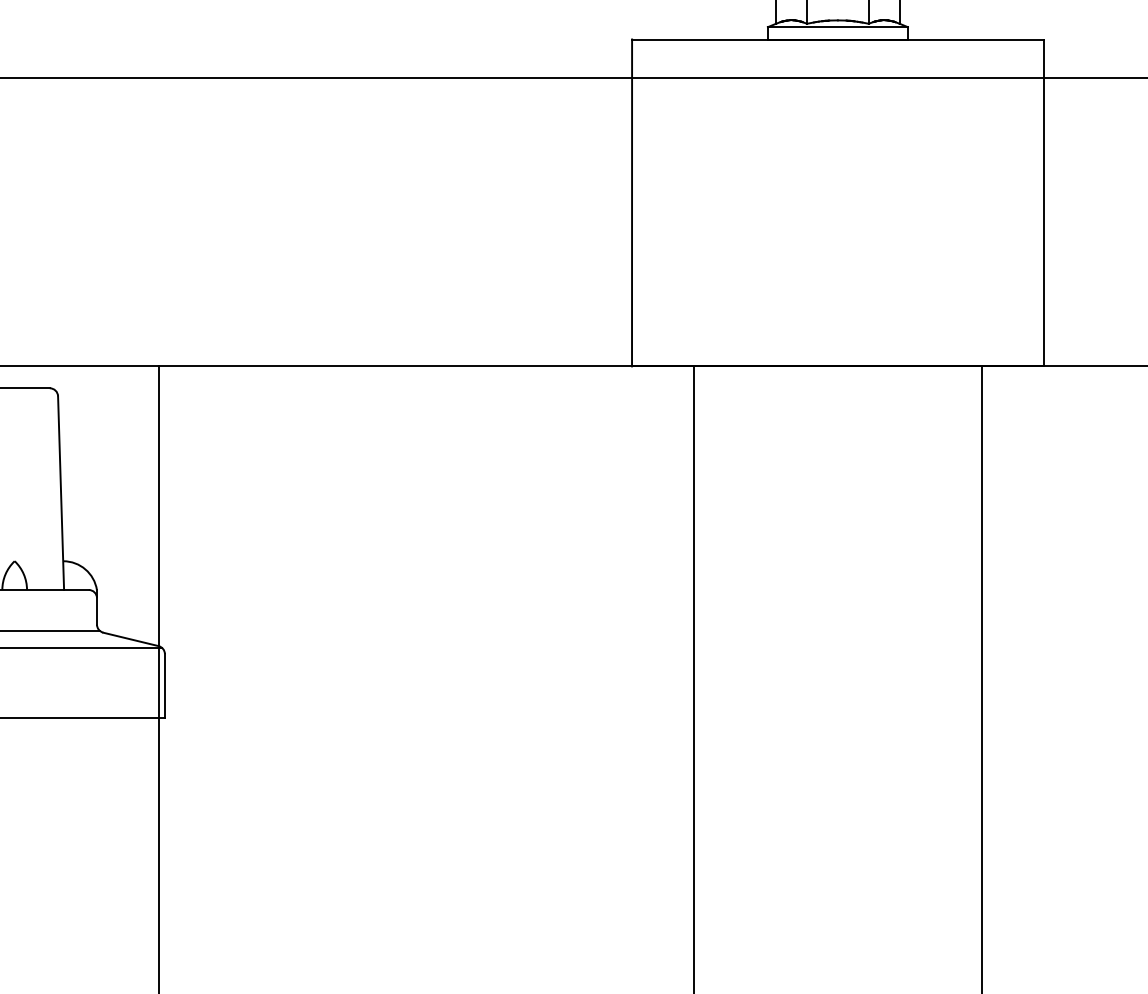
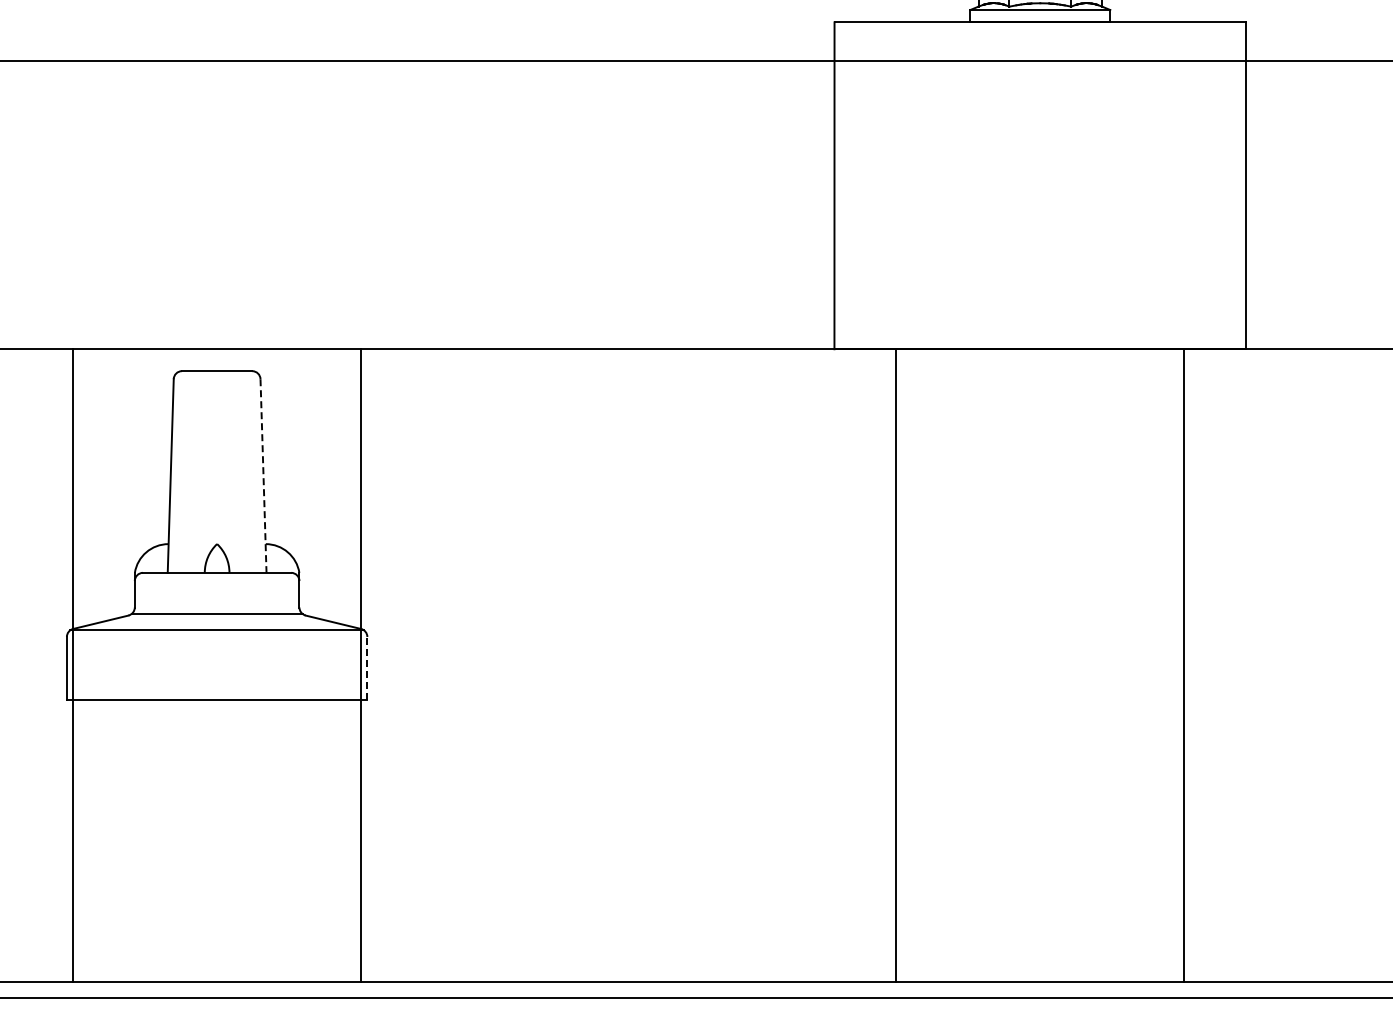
line: (61, 493) -> (263, 476), solid -> dashed
line: (165, 685) -> (367, 668), solid -> dashed

